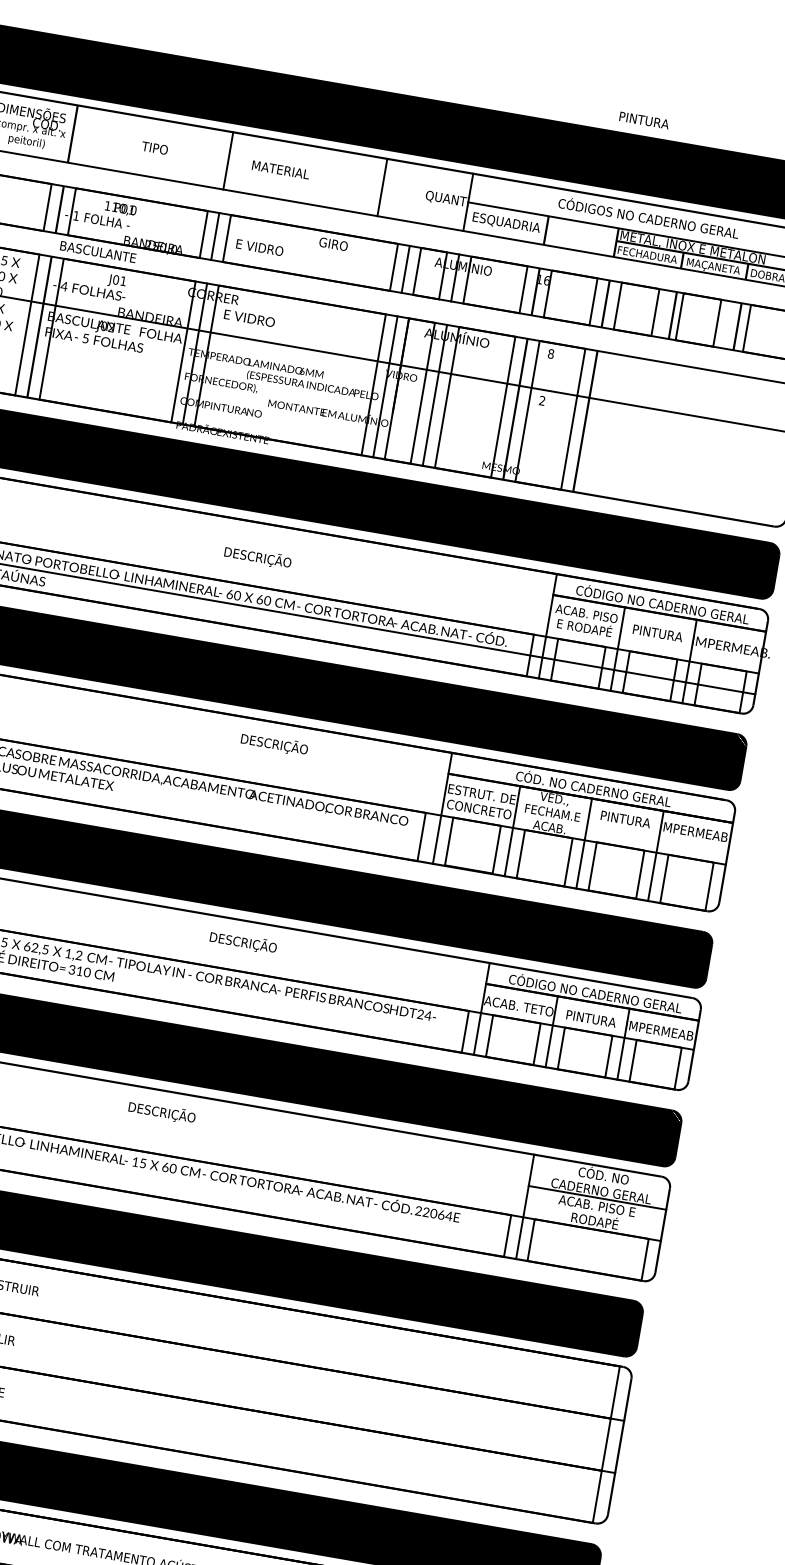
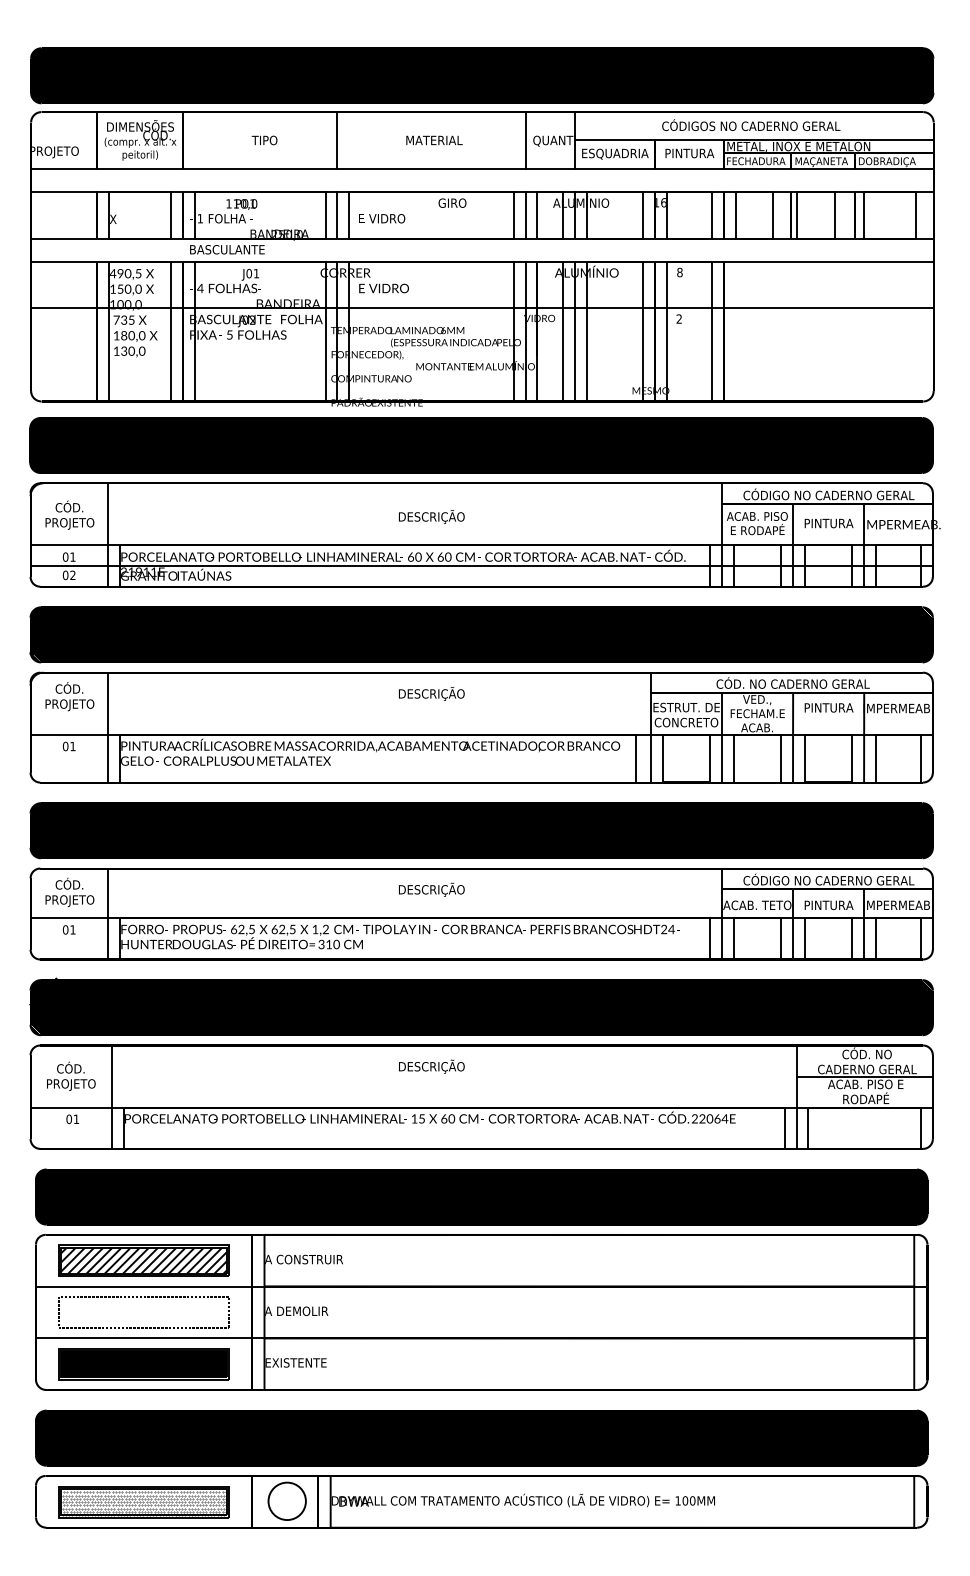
text: (644, 120) -> (689, 153), moved
text: (280, 170) -> (434, 140), moved
line: (382, 187) -> (526, 140), moved
text: (274, 743) -> (431, 693), moved
text: (243, 942) -> (431, 889), moved

